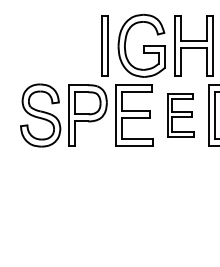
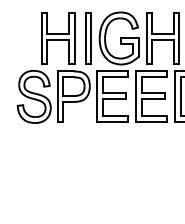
part: (69, 45) -> (58, 38), added
part: (180, 115) -> (151, 96), size x1.43

